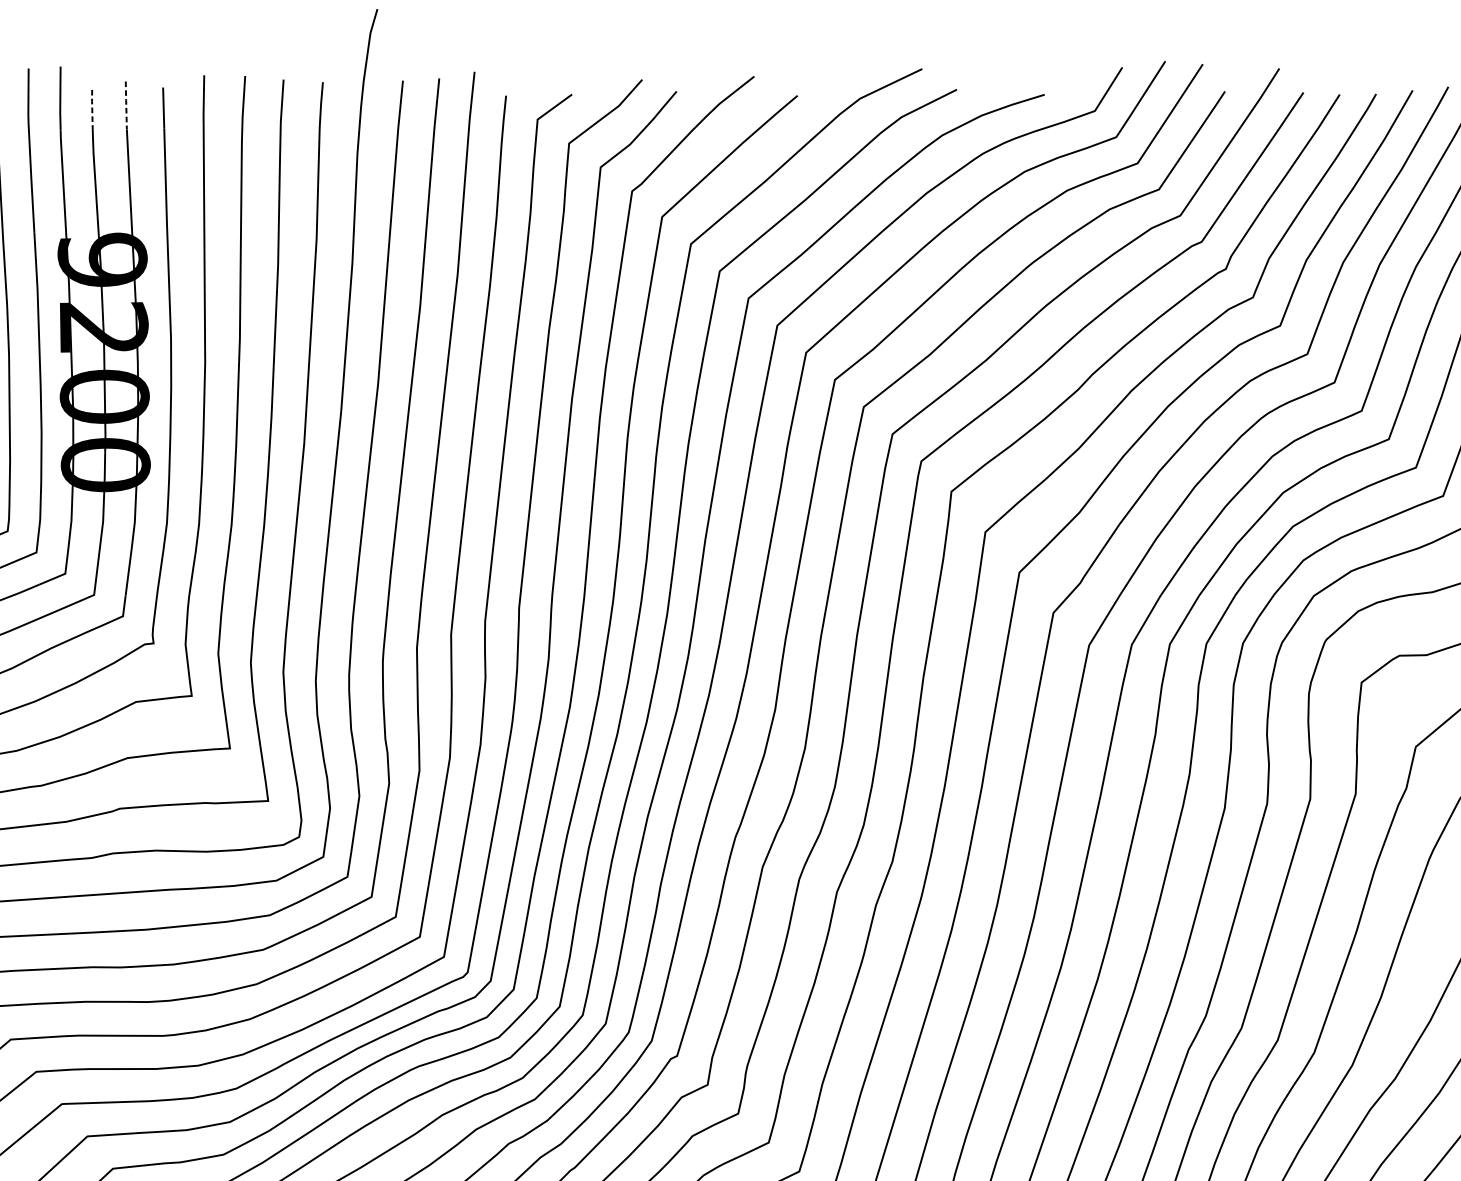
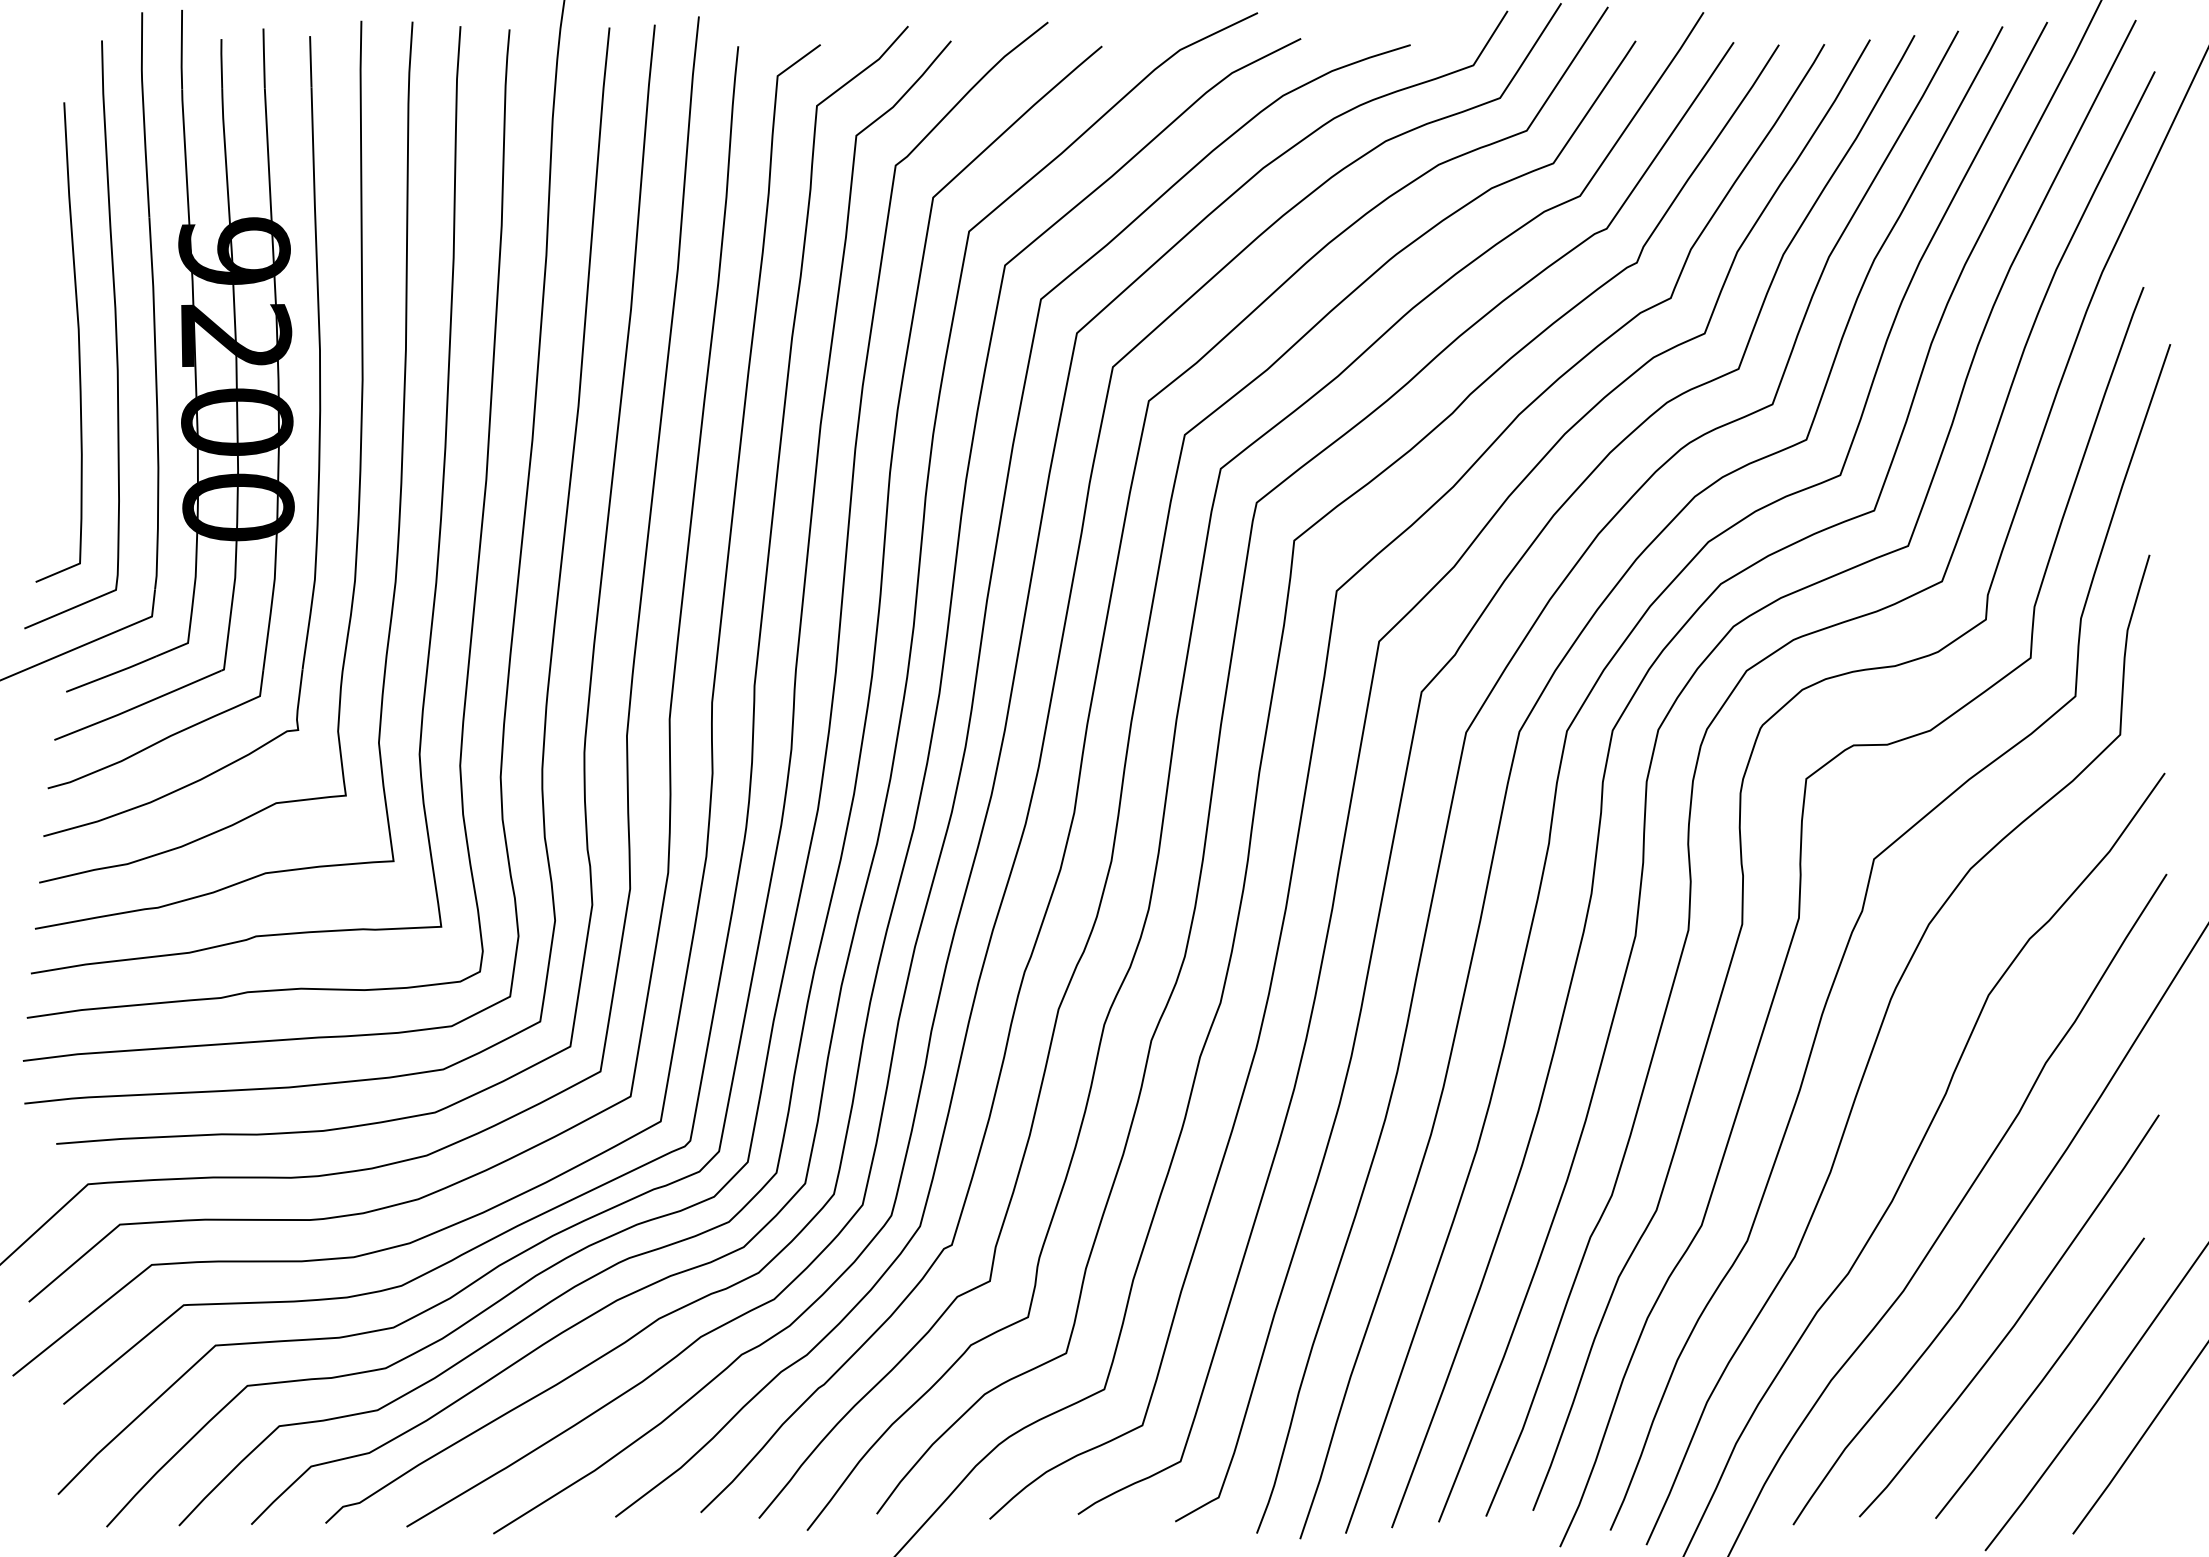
line: (126, 105) -> (264, 58), dashed -> solid
line: (92, 109) -> (221, 63), dashed -> solid

